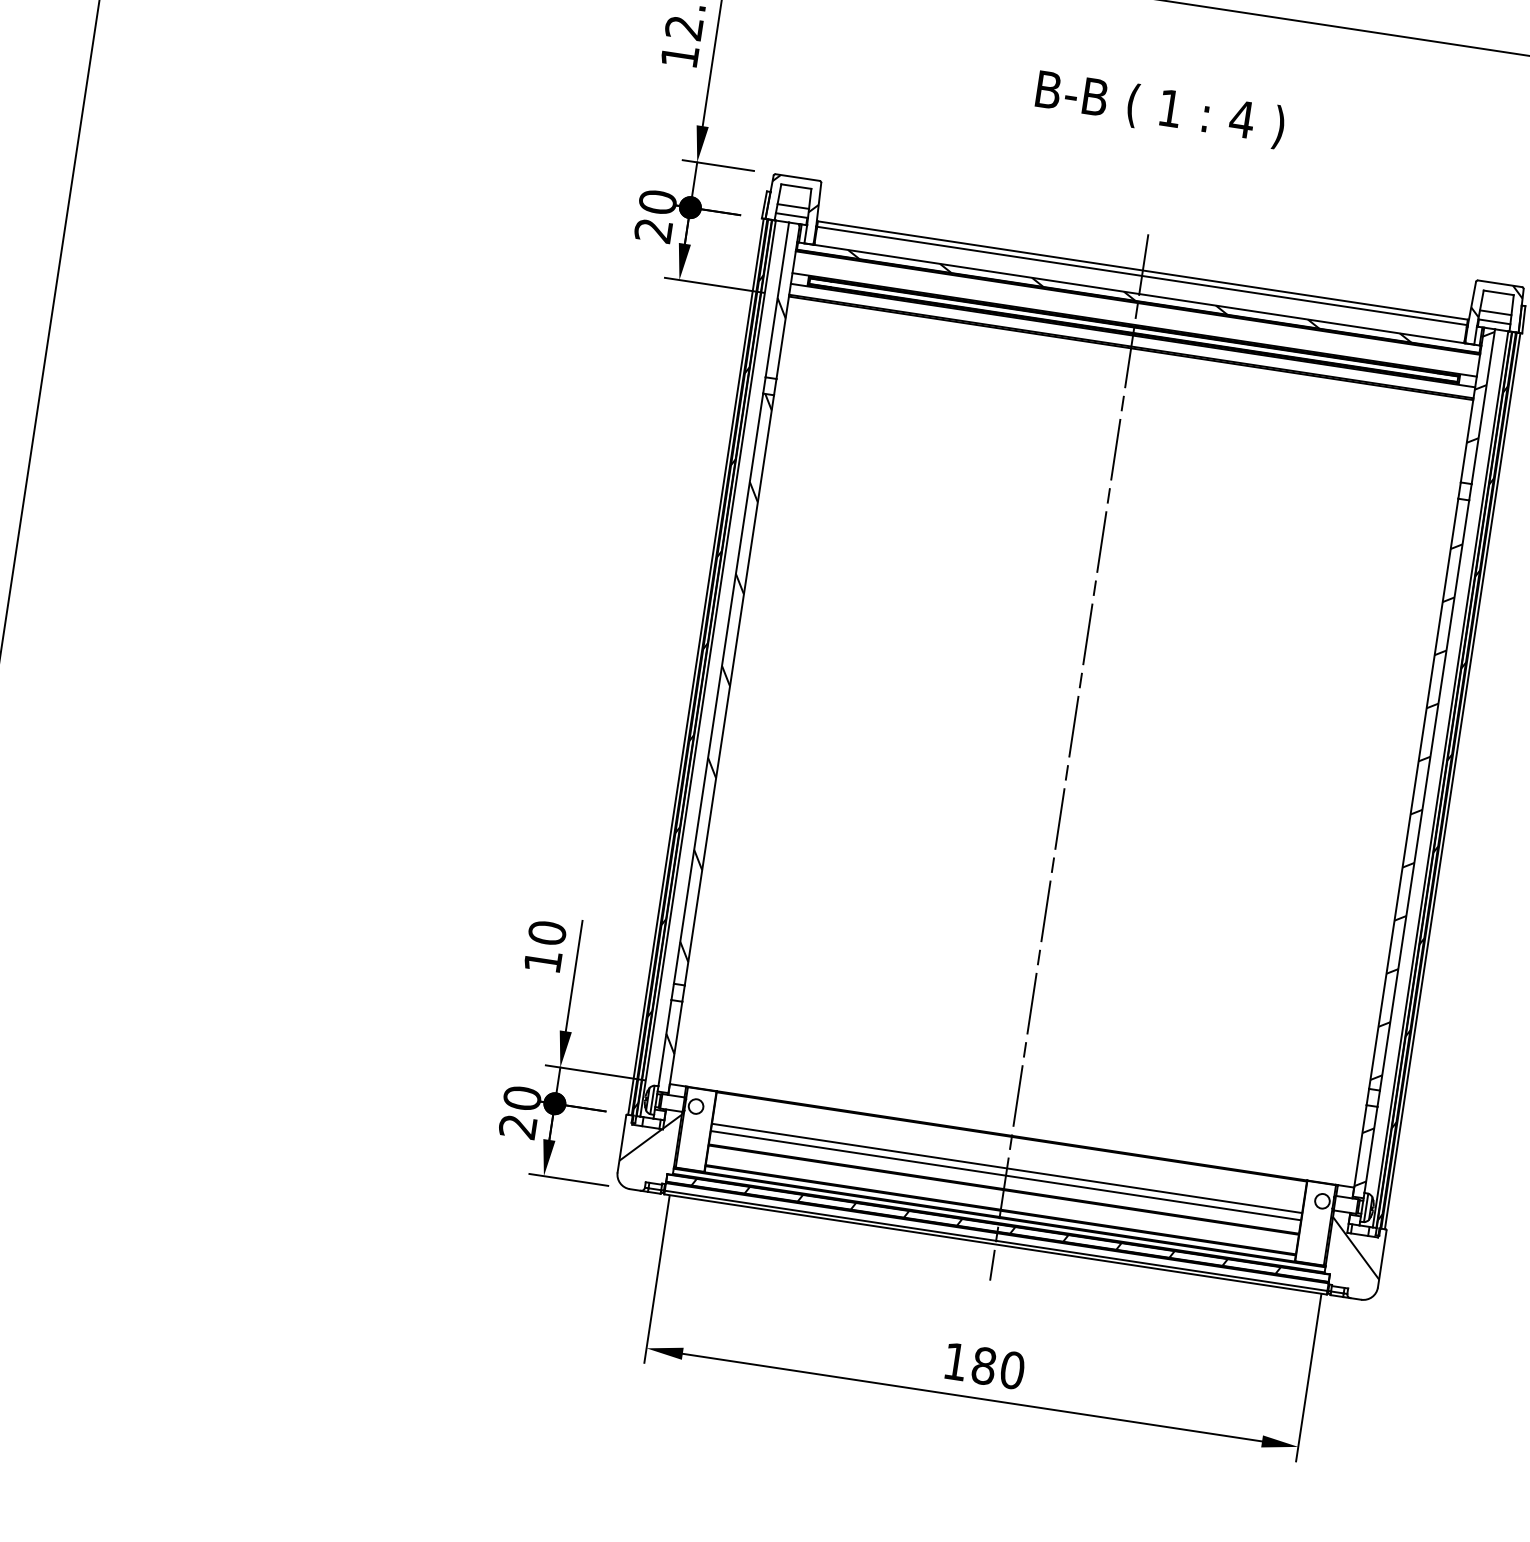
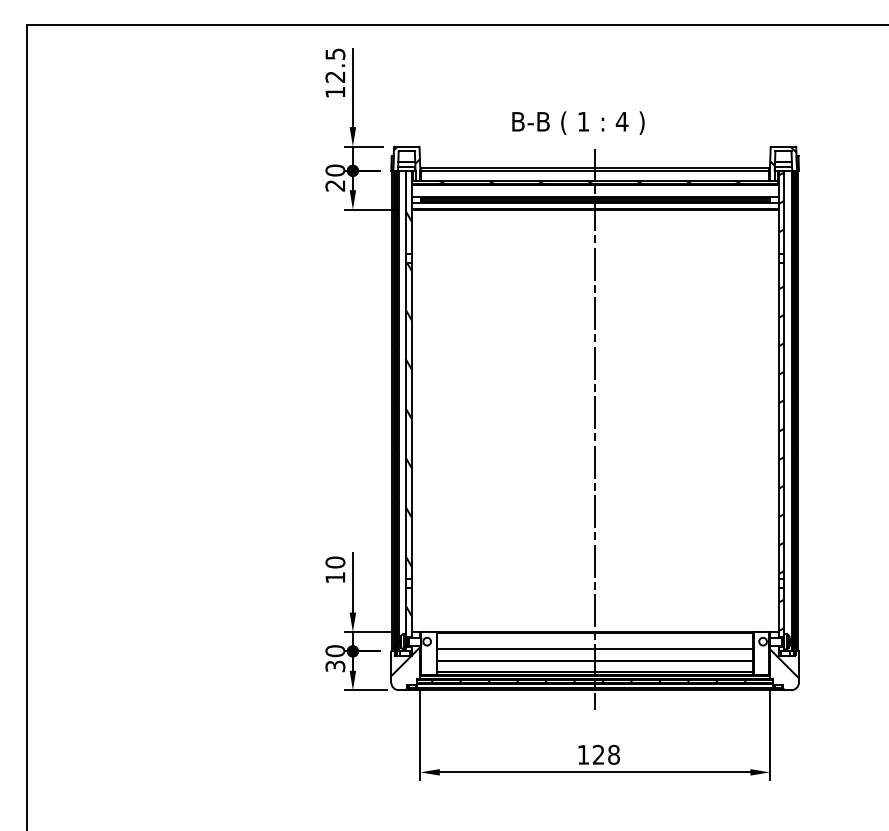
text: (1160, 108) -> (578, 122), moved
text: (518, 1126) -> (335, 666), 20 -> 30
line: (1004, 1175) -> (594, 653), removed
text: (996, 1367) -> (605, 754), 180 -> 128

